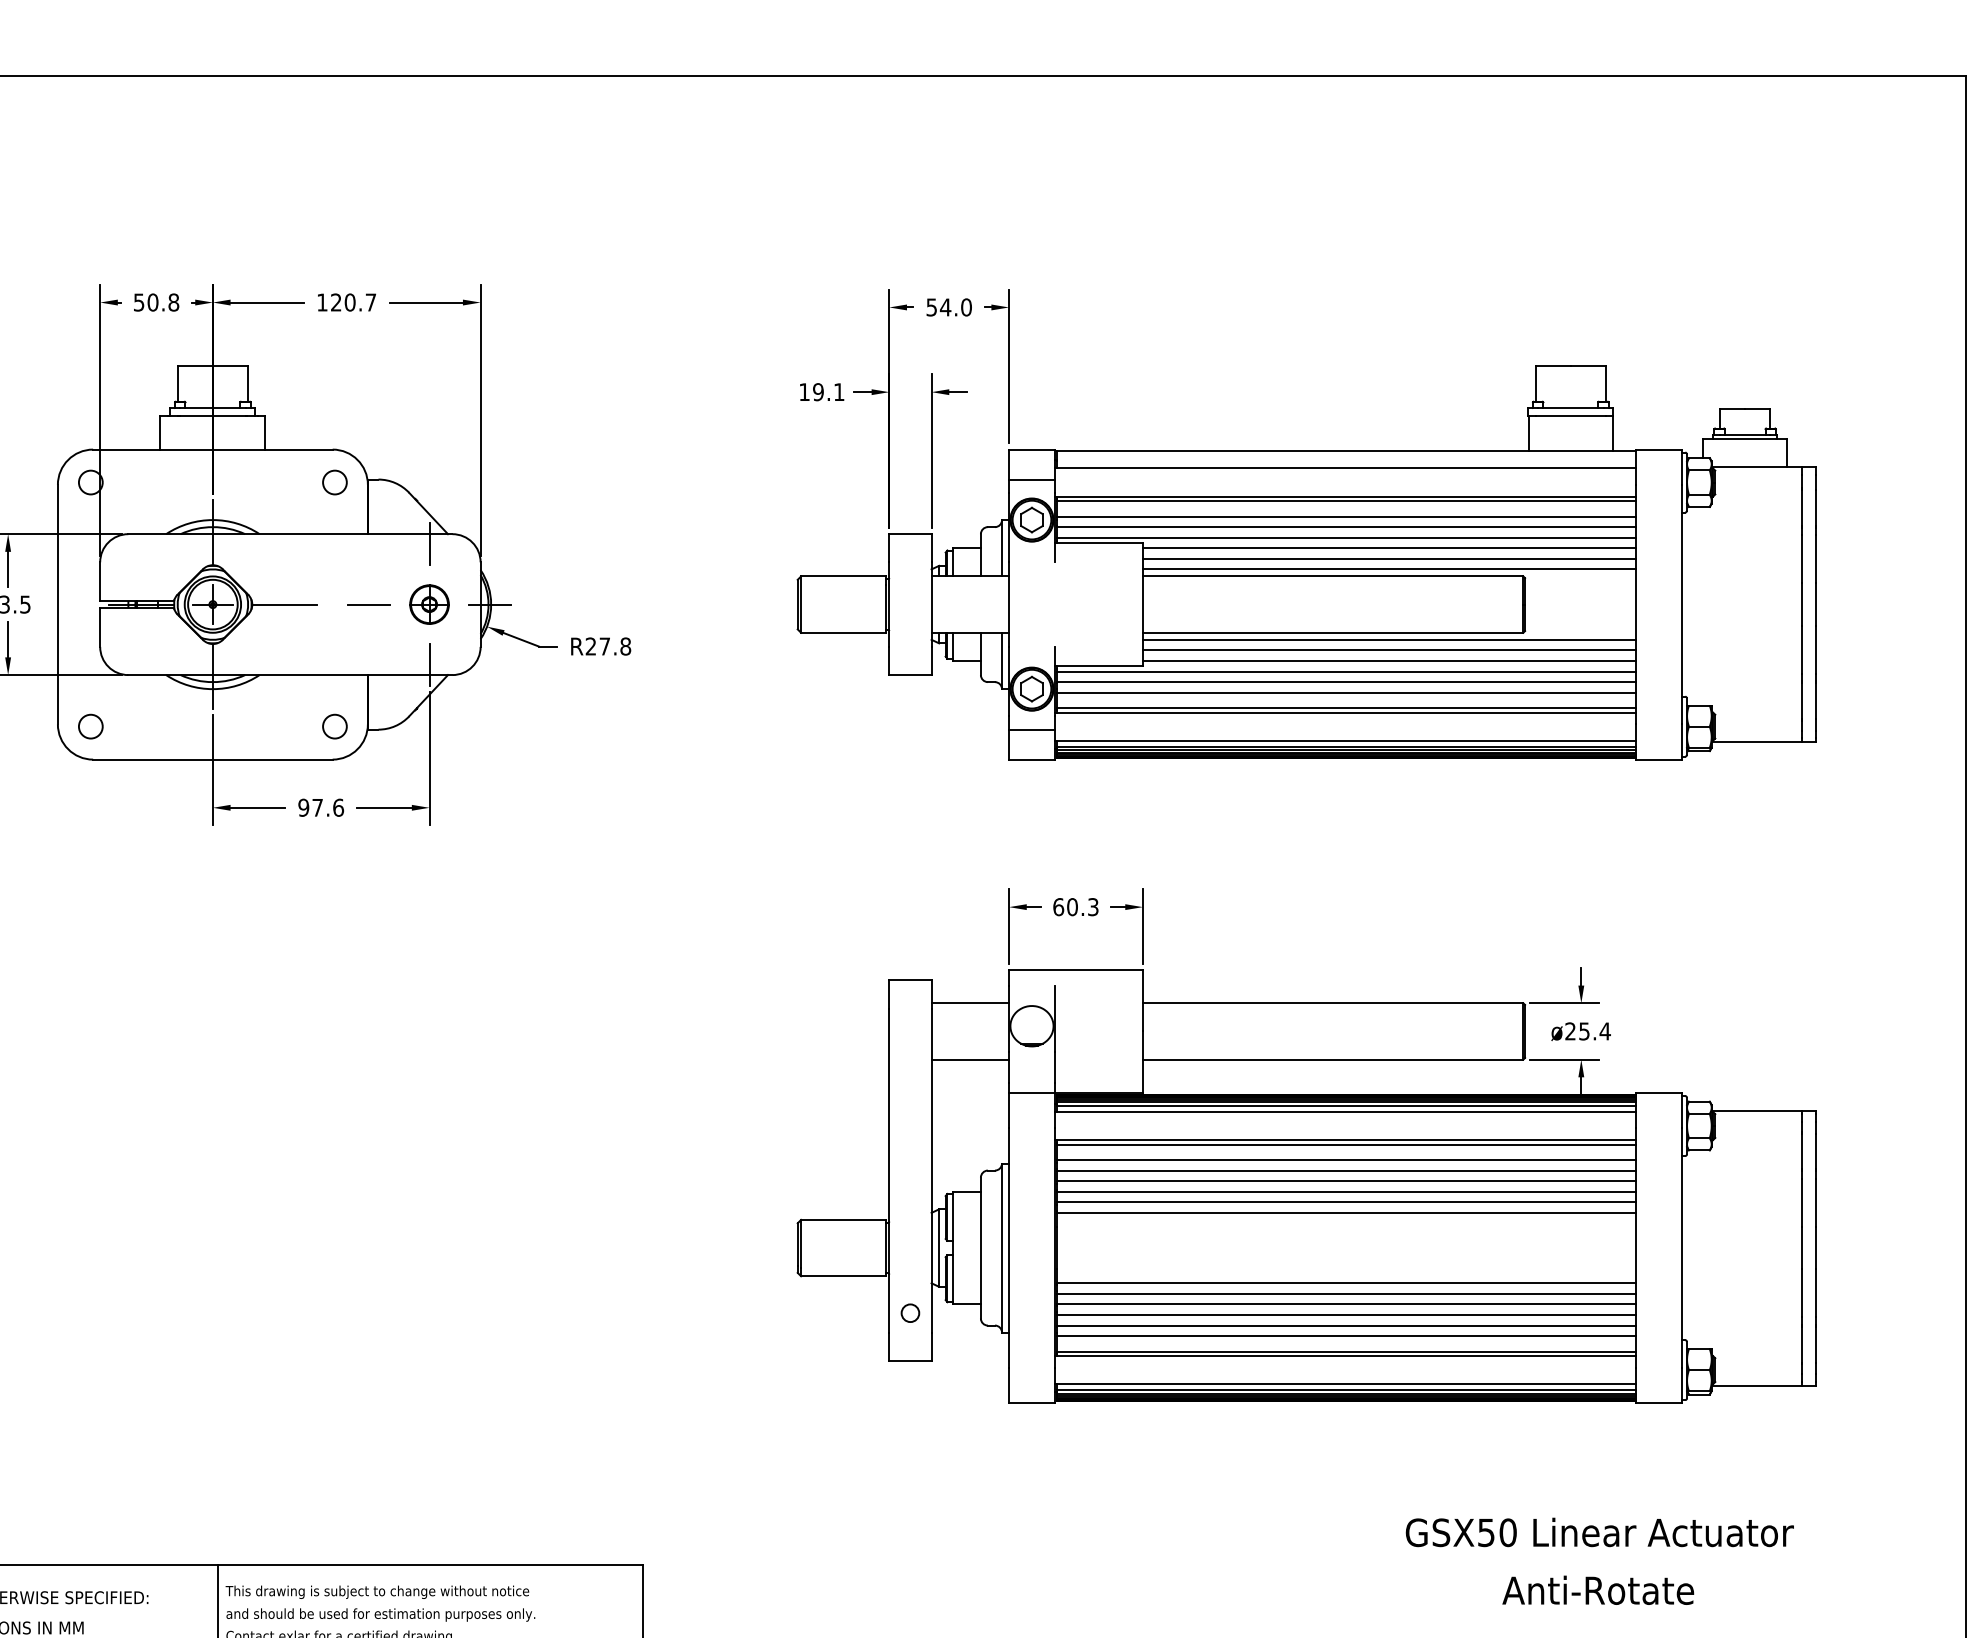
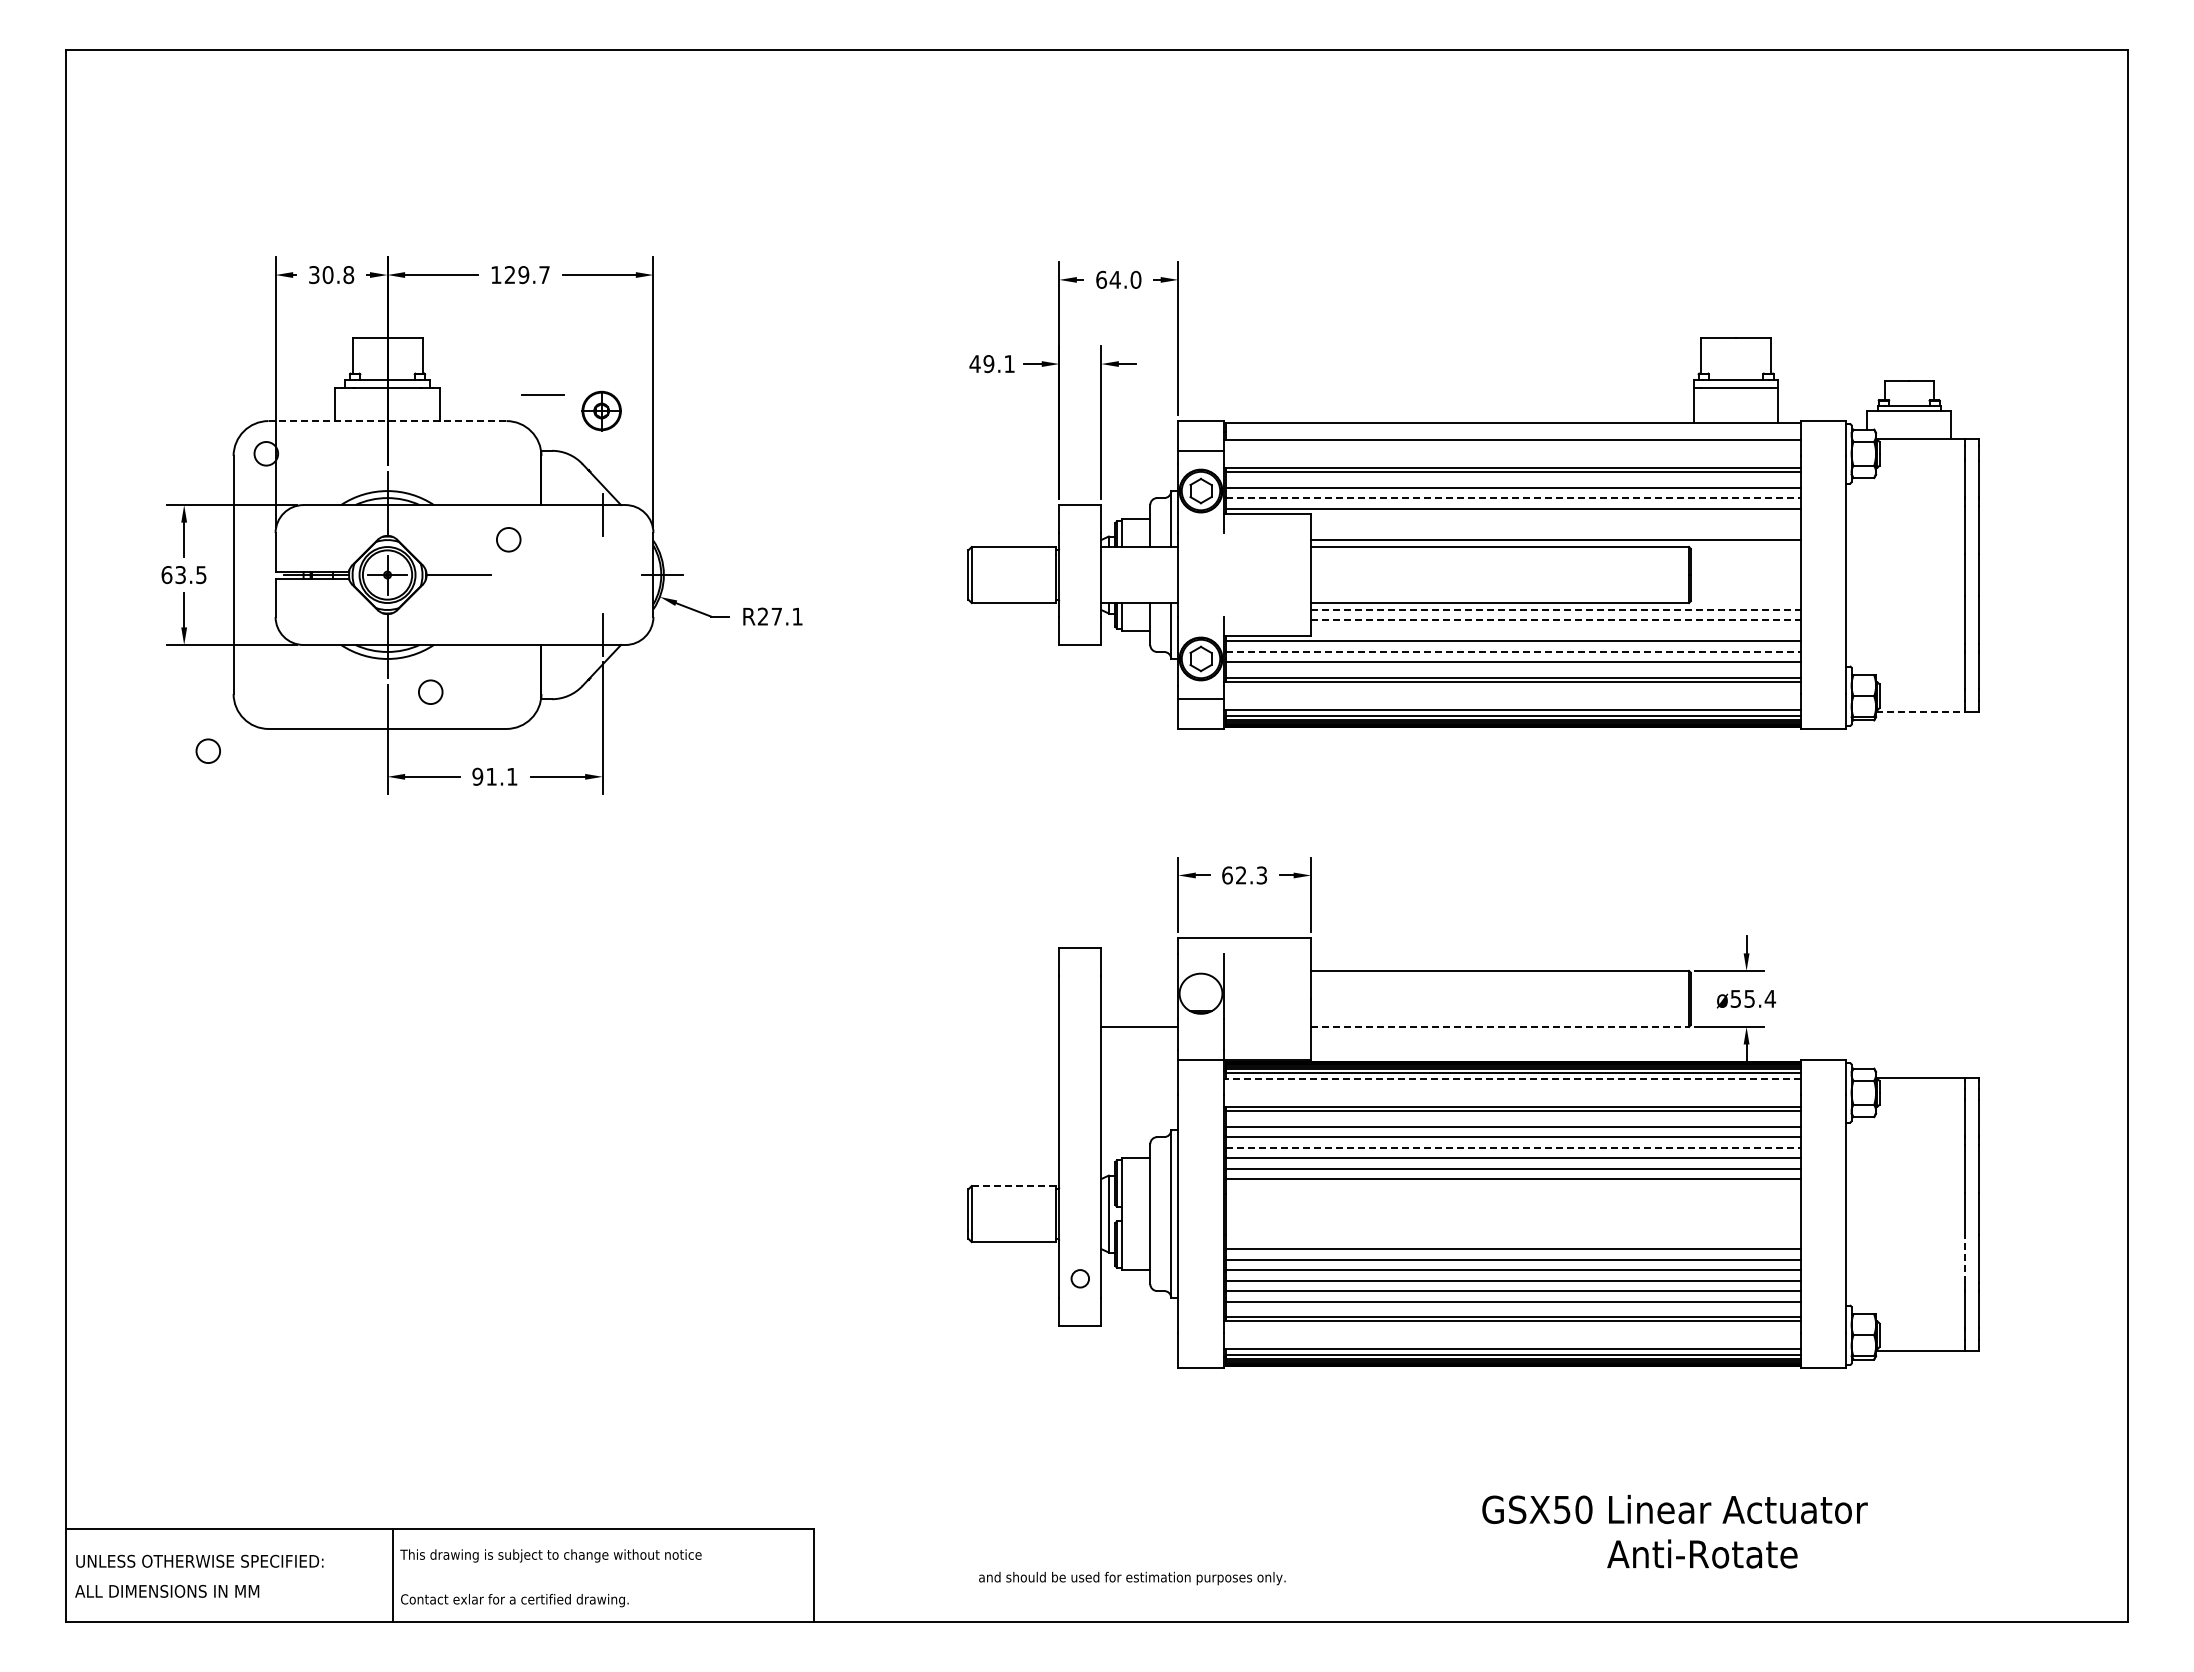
text: (139, 302) -> (314, 274), 50.8 -> 30.8
text: (349, 303) -> (523, 275), 120.7 -> 129.7
text: (931, 307) -> (1101, 279), 54.0 -> 64.0
text: (803, 391) -> (974, 363), 19.1 -> 49.1
line: (212, 450) -> (387, 421), solid -> dashed
circle: (334, 482) -> (508, 539), moved
line: (1346, 527) -> (1513, 498), solid -> dashed
line: (1388, 548) -> (1555, 519), removed
line: (1388, 558) -> (1555, 529), removed
line: (368, 604) -> (542, 394), moved
part: (429, 604) -> (601, 410), moved
line: (1389, 640) -> (1556, 610), solid -> dashed
text: (625, 646) -> (797, 616), R27.8 -> R27.1
line: (1389, 650) -> (1556, 620), solid -> dashed
line: (1388, 661) -> (1555, 631), removed
line: (1346, 681) -> (1513, 651), solid -> dashed
circle: (90, 725) -> (207, 750), moved
circle: (334, 725) -> (430, 691), moved
line: (1756, 742) -> (1920, 711), solid -> dashed
text: (327, 807) -> (501, 776), 97.6 -> 91.1
text: (1071, 907) -> (1240, 875), 60.3 -> 62.3
line: (970, 1002) -> (1139, 970), removed
text: (1570, 1031) -> (1735, 998), ø25.4 -> ø55.4
line: (1333, 1059) -> (1500, 1026), solid -> dashed
line: (1345, 1111) -> (1512, 1078), solid -> dashed
line: (1346, 1181) -> (1513, 1147), solid -> dashed
line: (843, 1220) -> (1013, 1186), solid -> dashed
line: (1801, 1293) -> (1965, 1259), solid -> dashed
text: (1599, 1532) -> (1674, 1509), moved
text: (1598, 1589) -> (1702, 1553), moved
text: (381, 1615) -> (1132, 1578), moved

